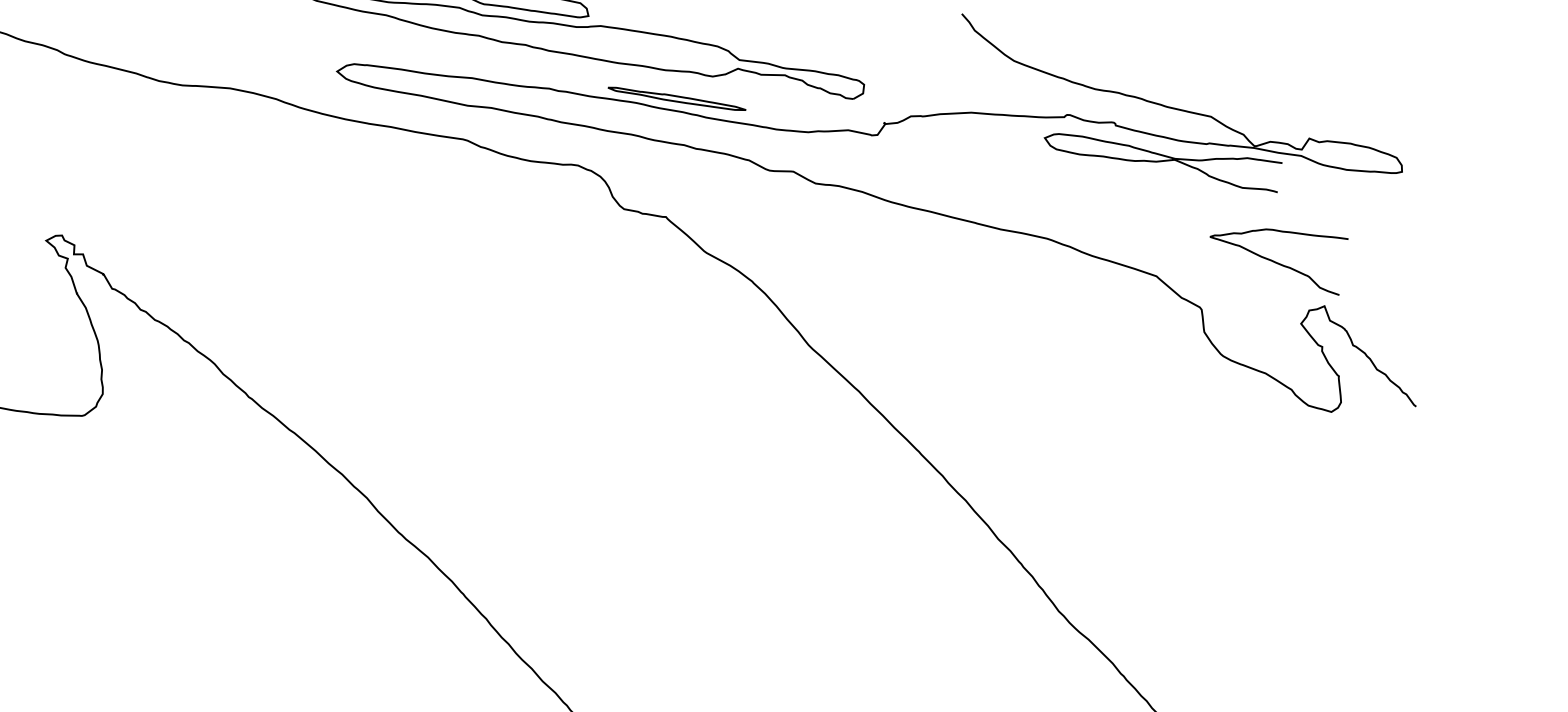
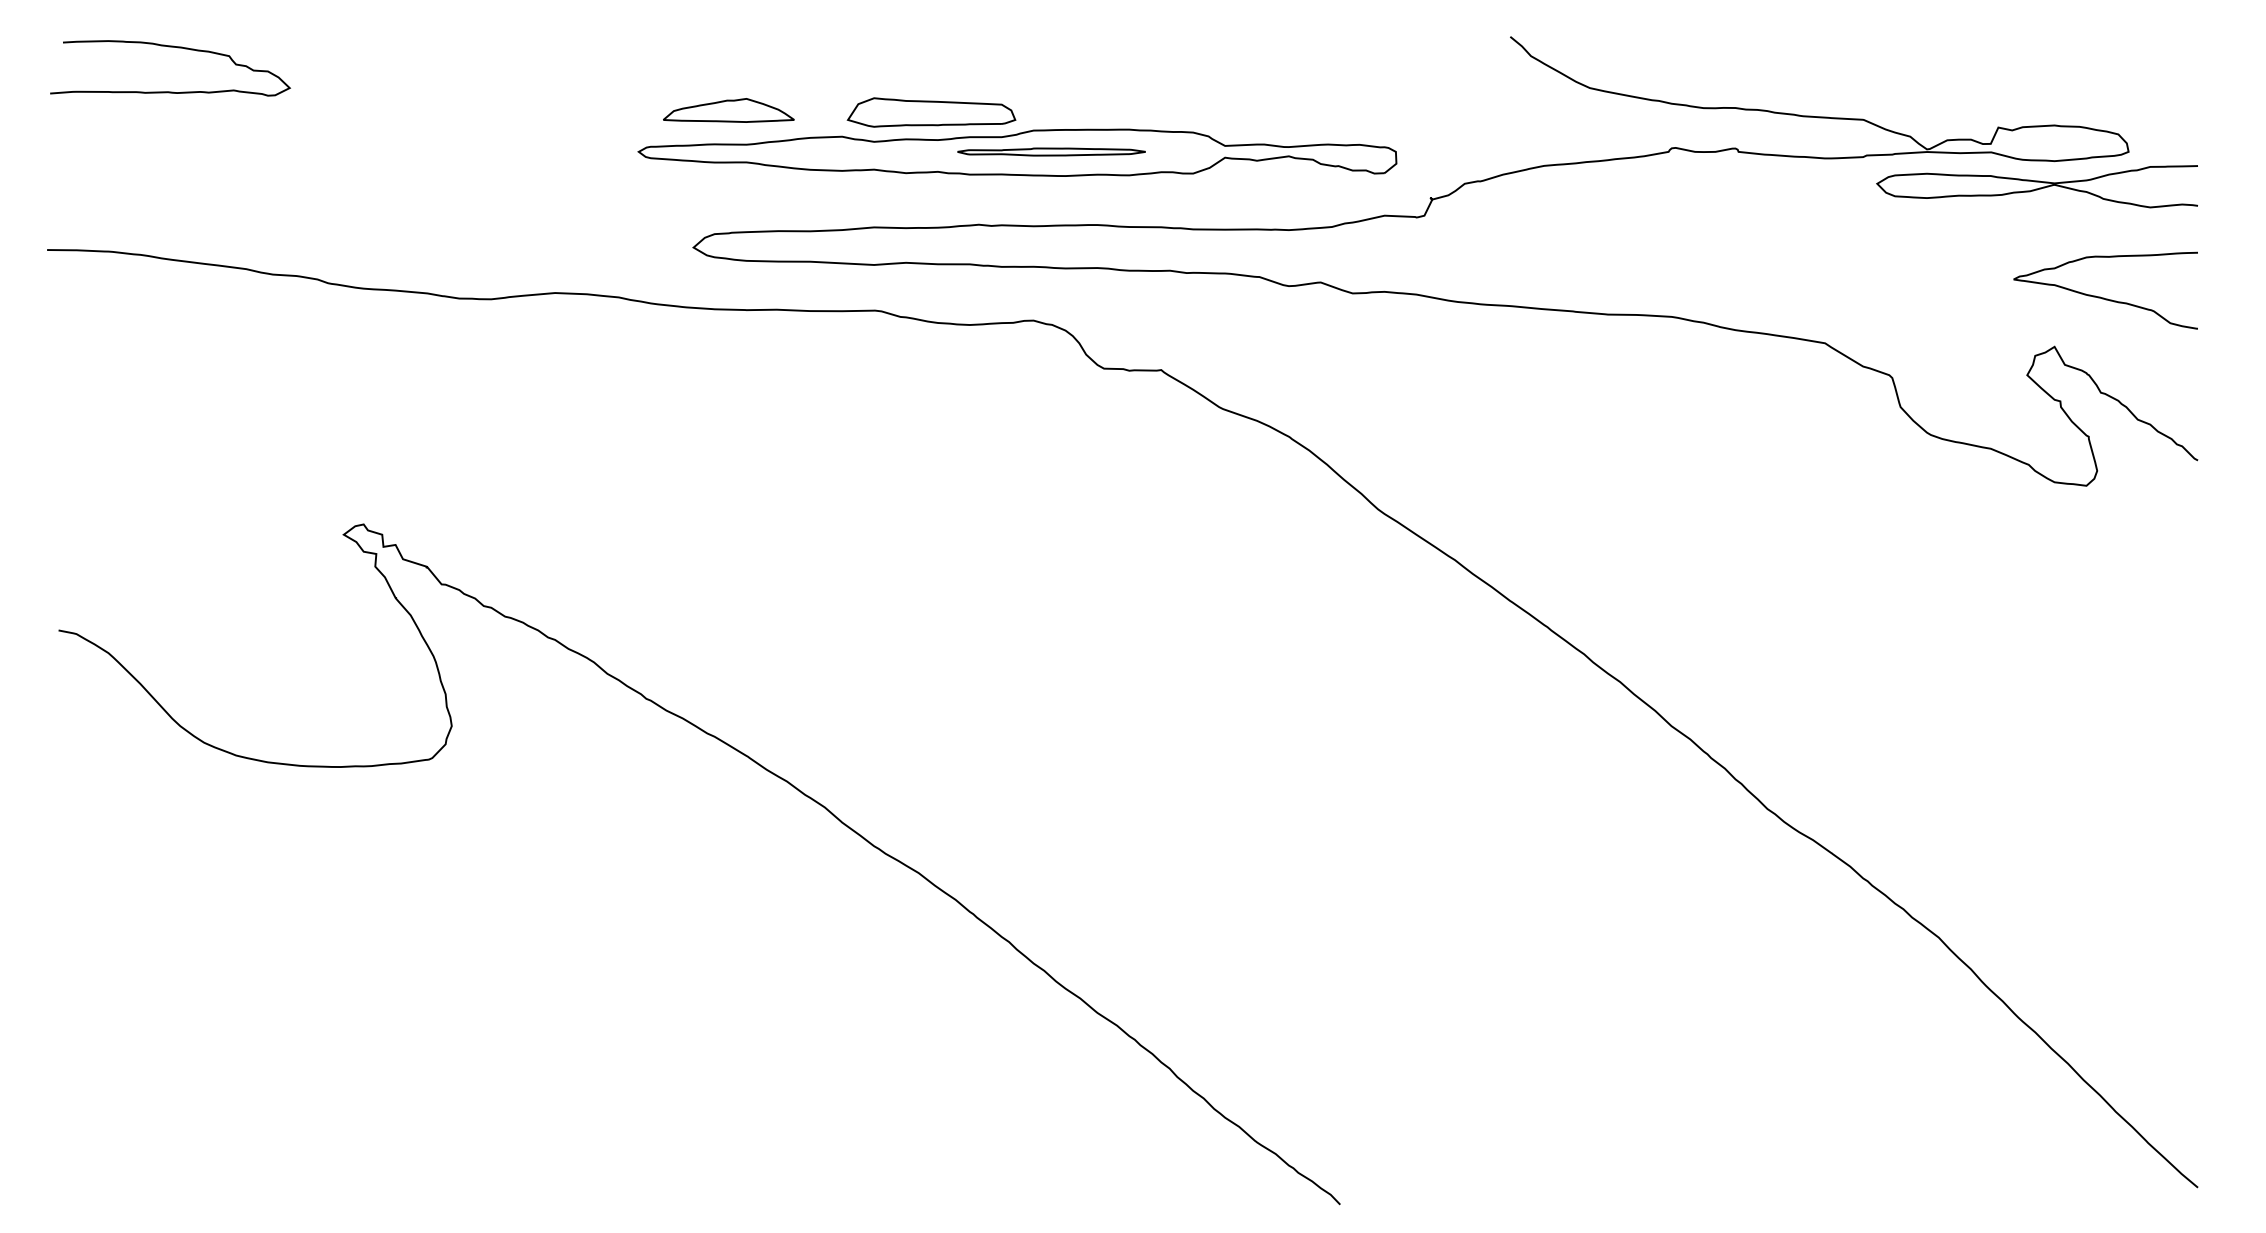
part: (677, 98) -> (1051, 151), moved
curve: (1161, 160) -> (2036, 188), moved
curve: (1274, 260) -> (2104, 297), moved

